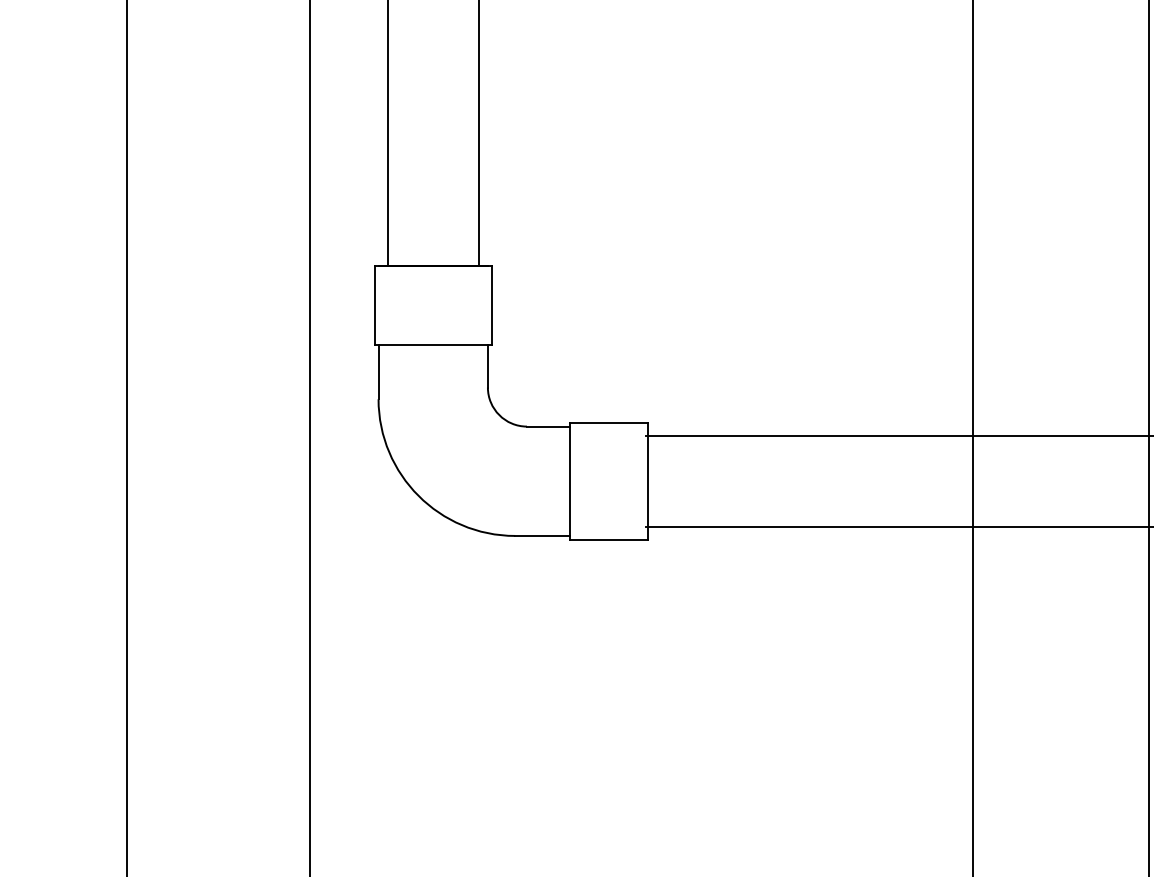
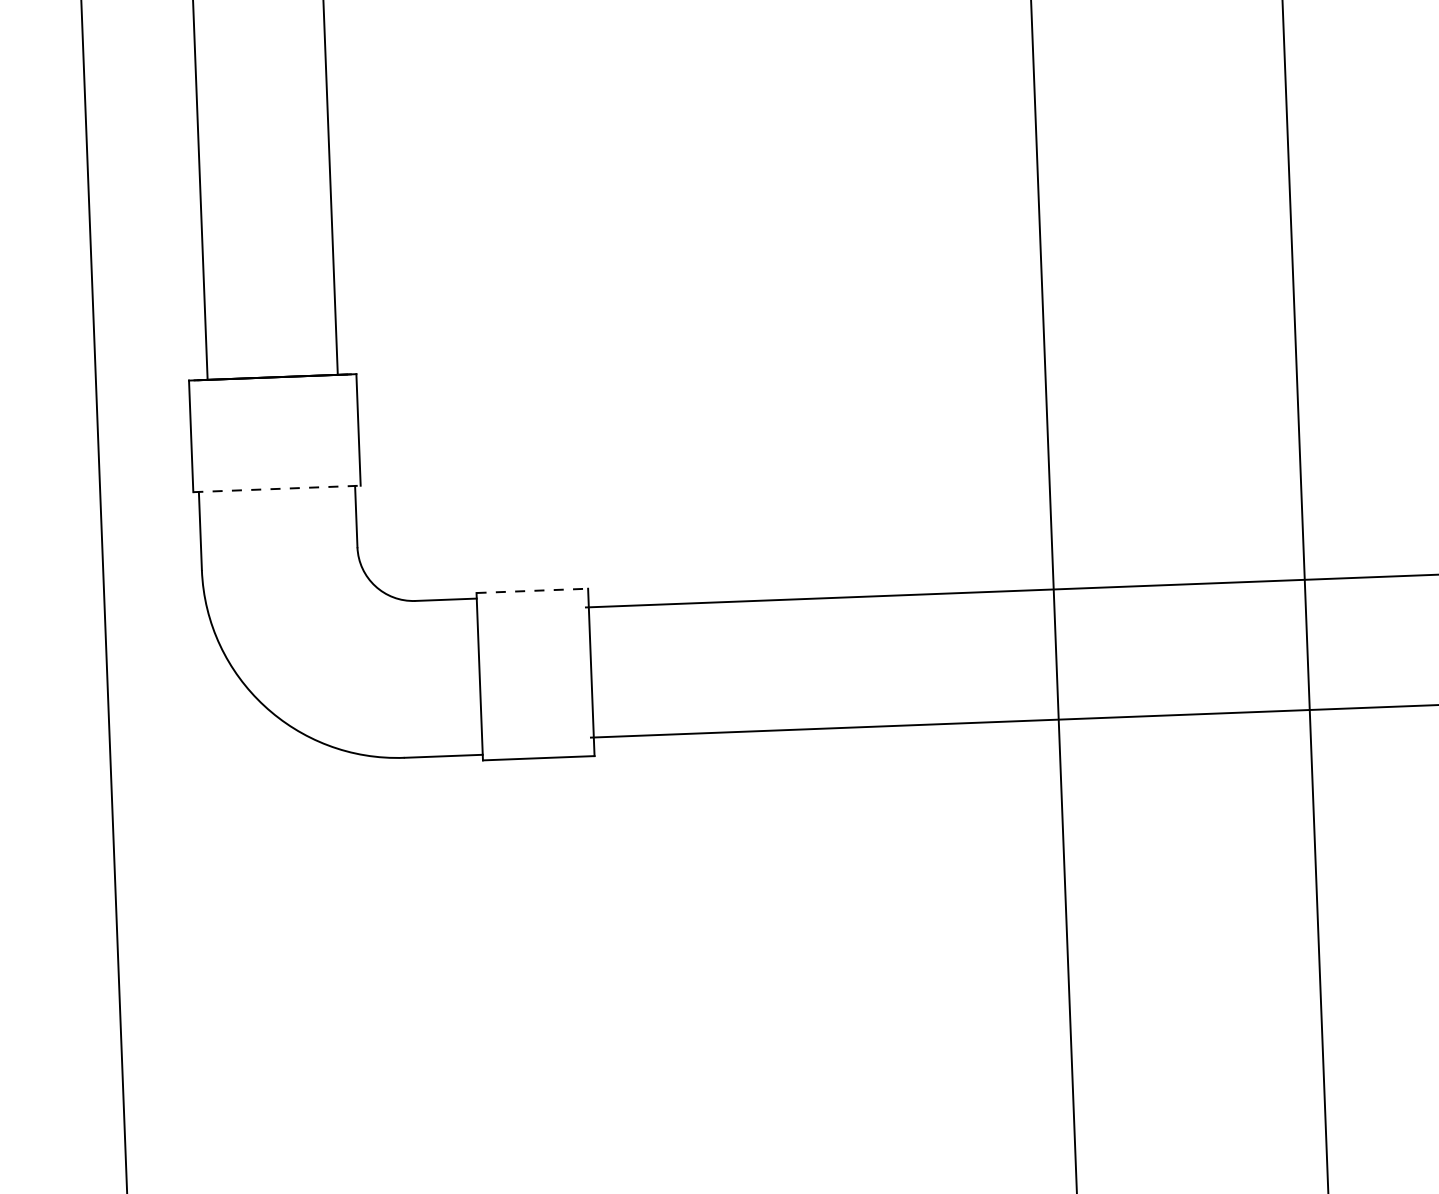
line: (433, 344) -> (277, 488), solid -> dashed
line: (609, 422) -> (533, 590), solid -> dashed

